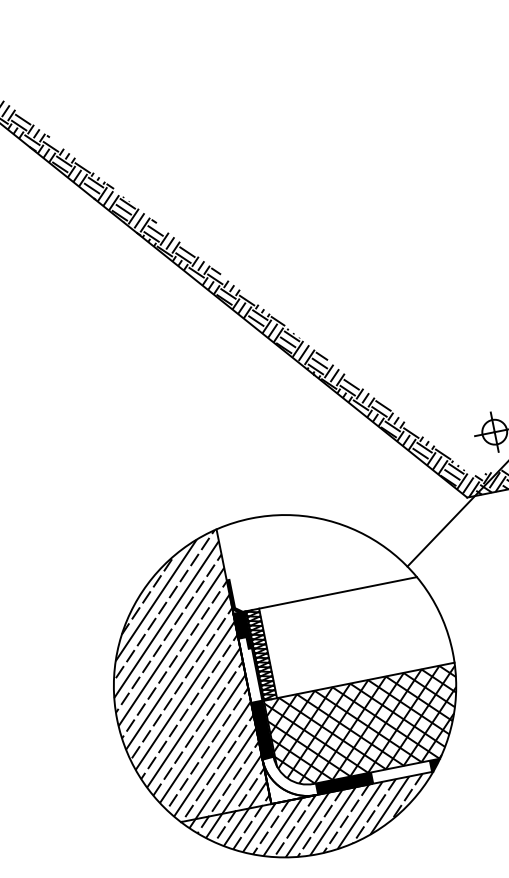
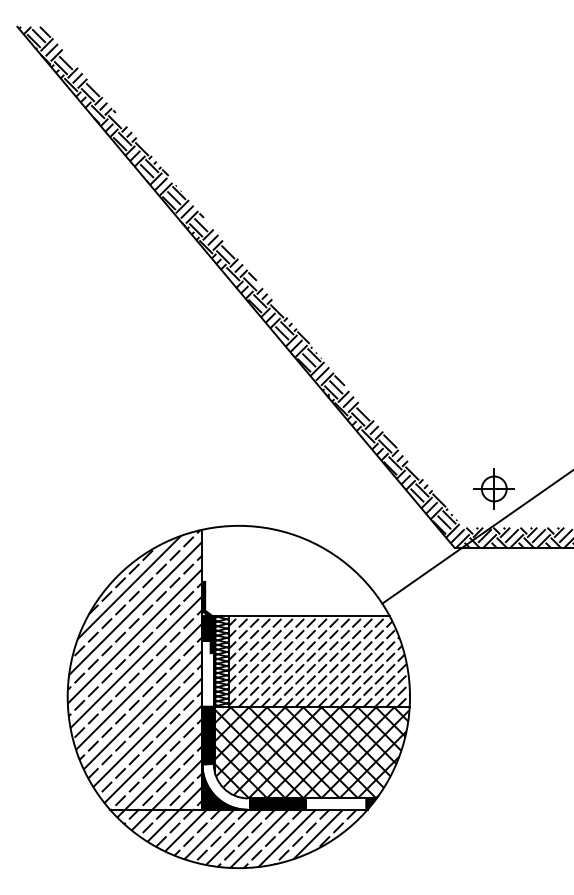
hatch: (355, 634) -> (318, 660), added
fill: (289, 776) -> (225, 786), added

